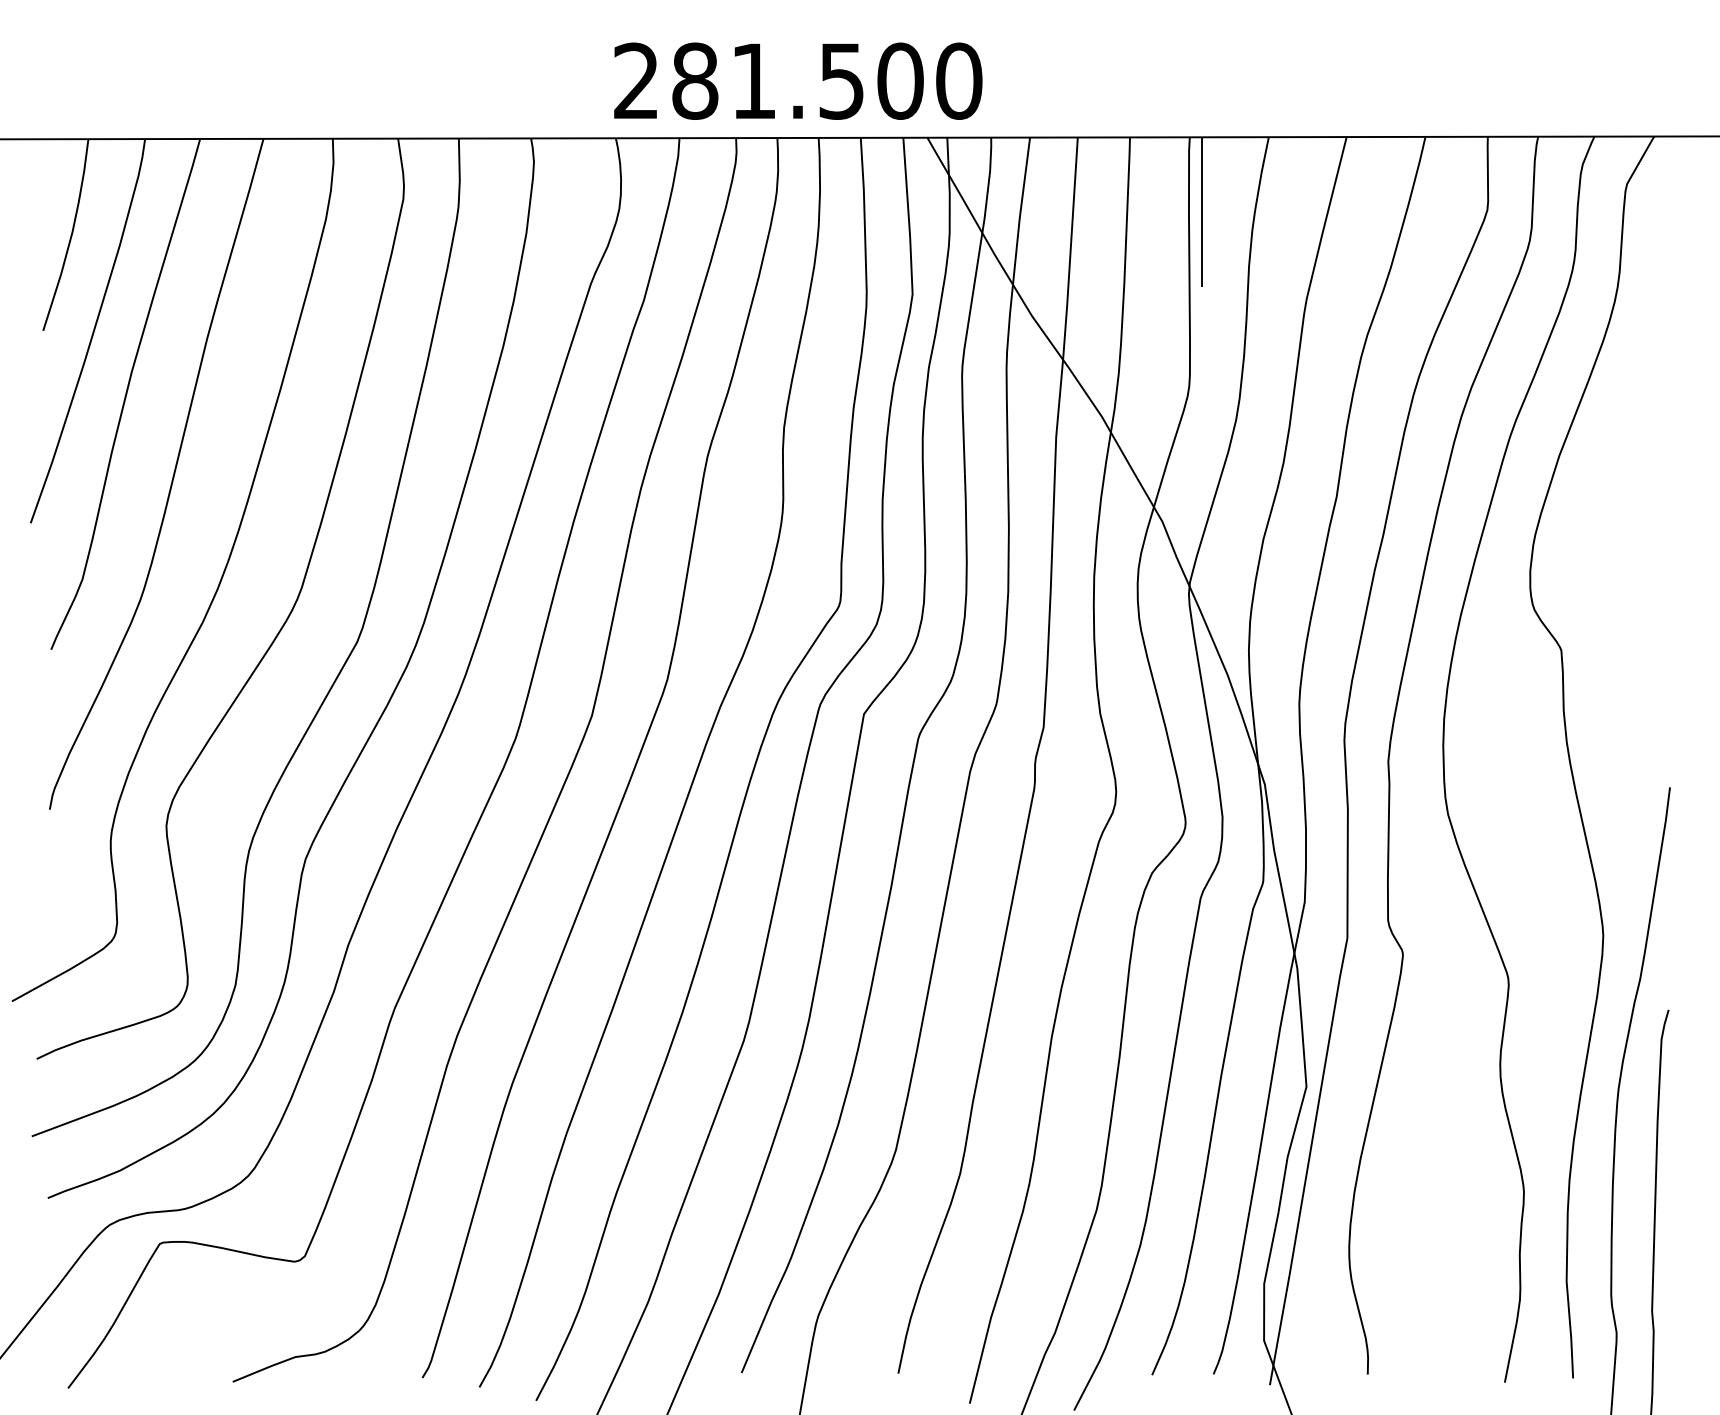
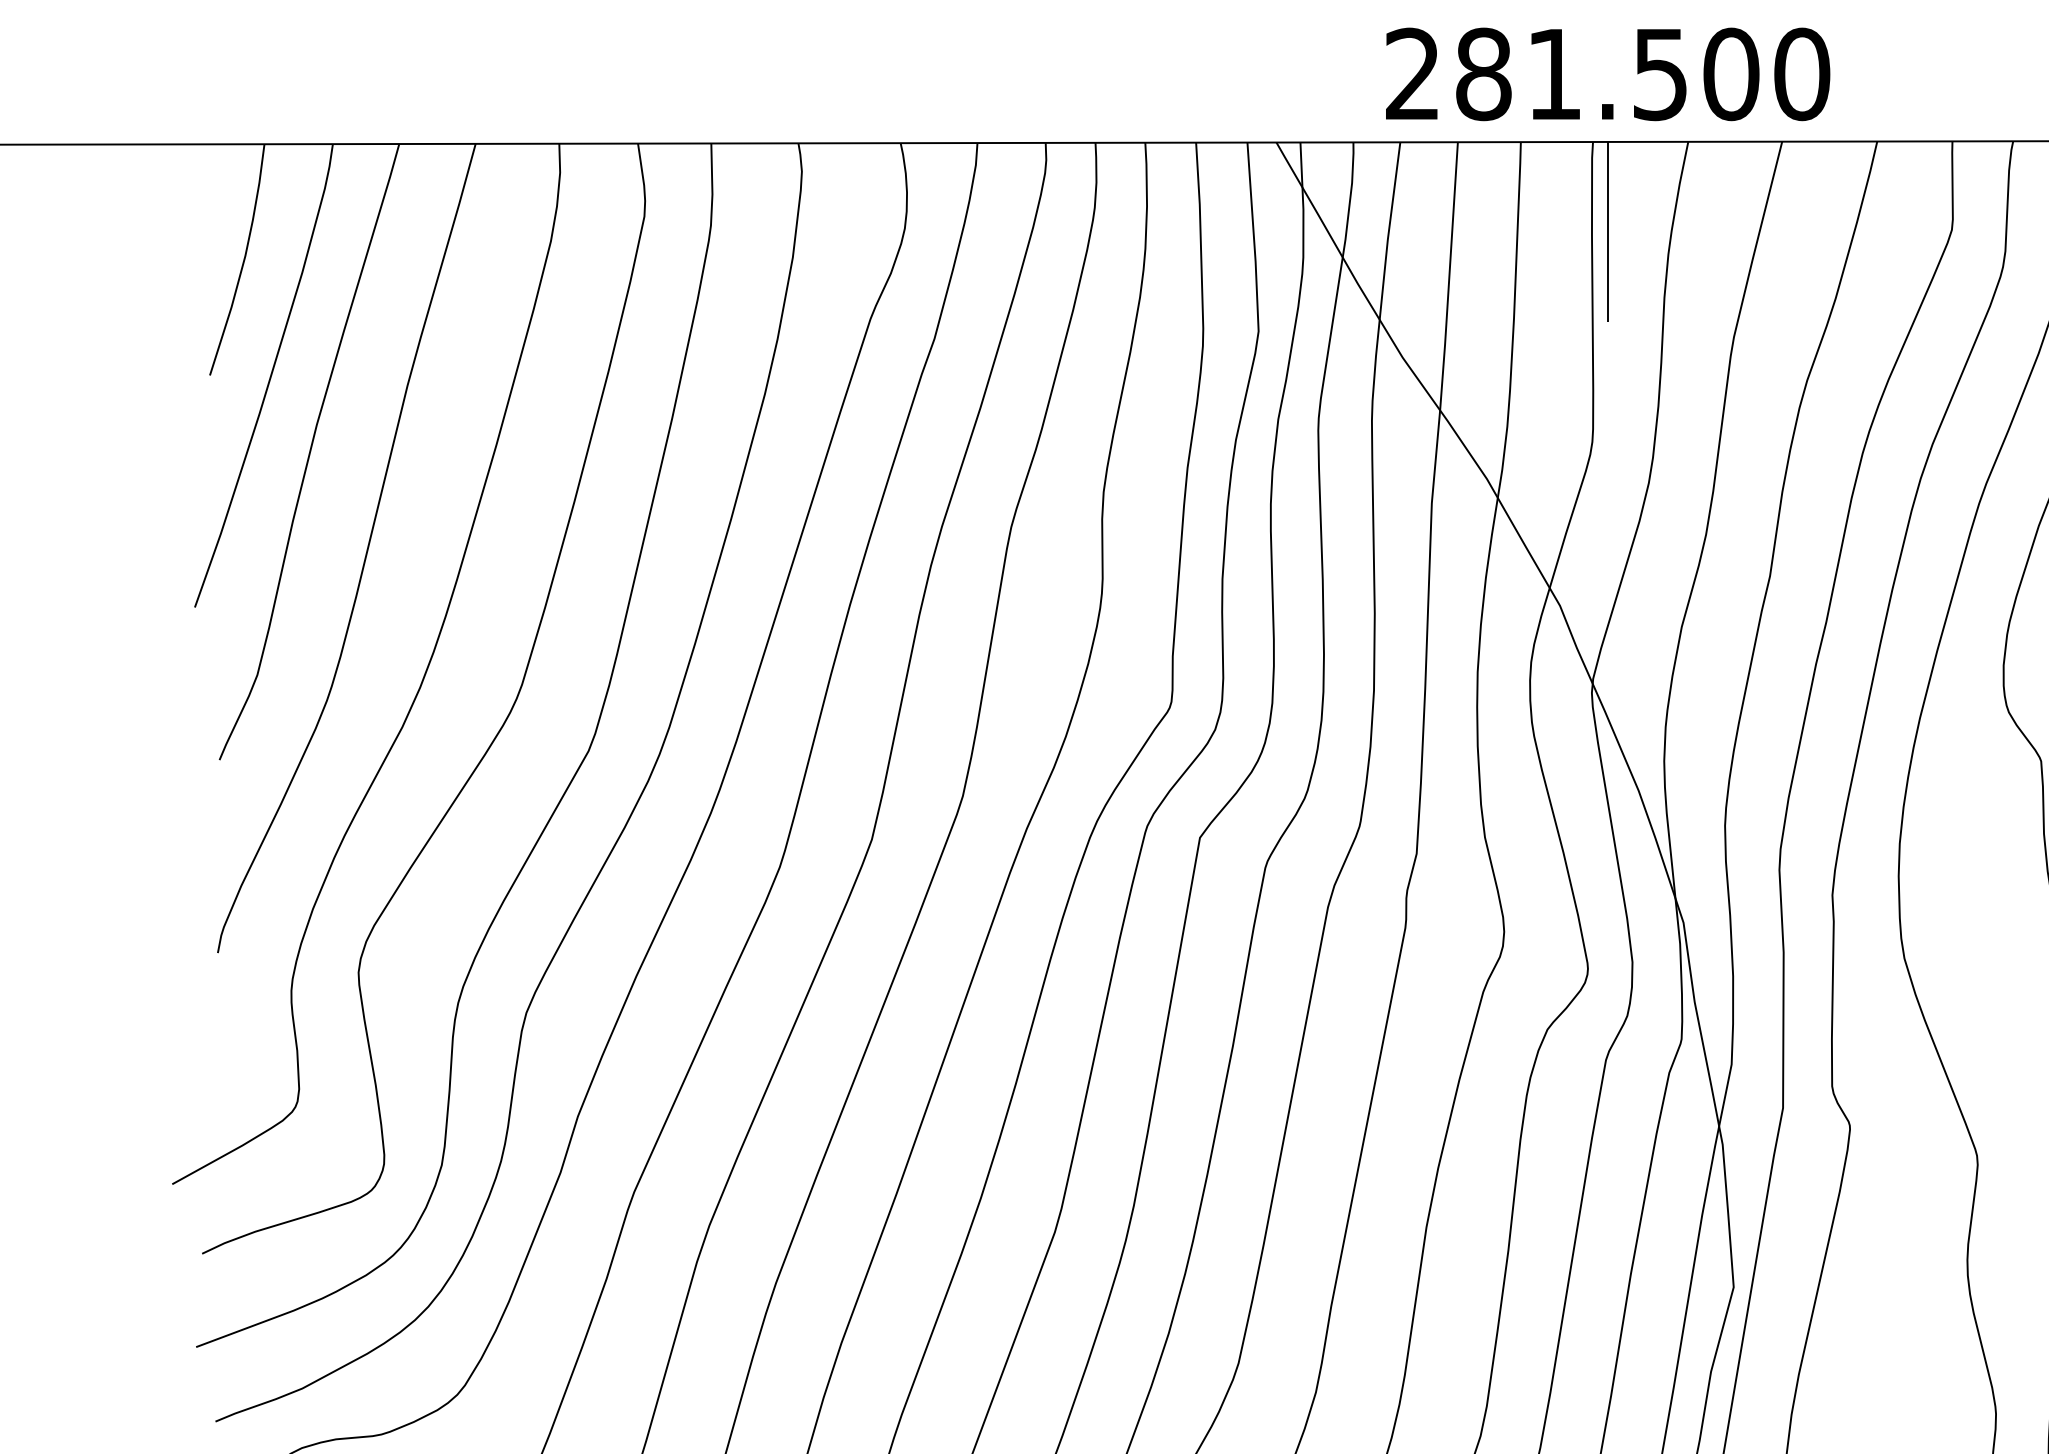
text: (798, 80) -> (1608, 73), moved

